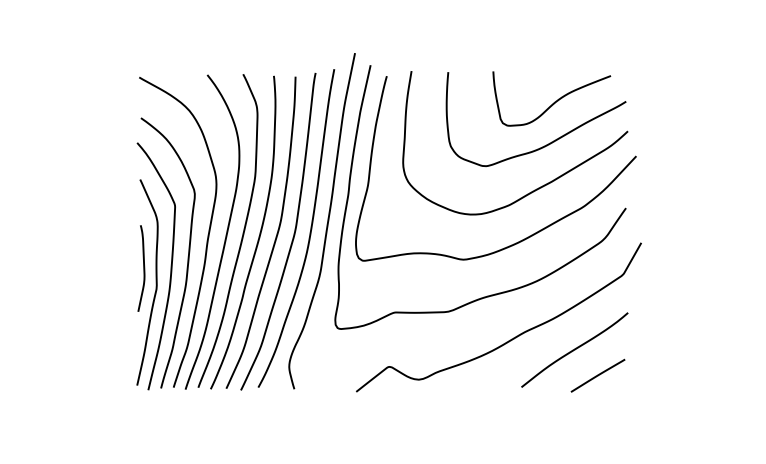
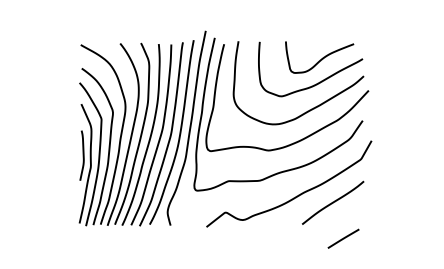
line: (597, 375) -> (343, 238), moved

